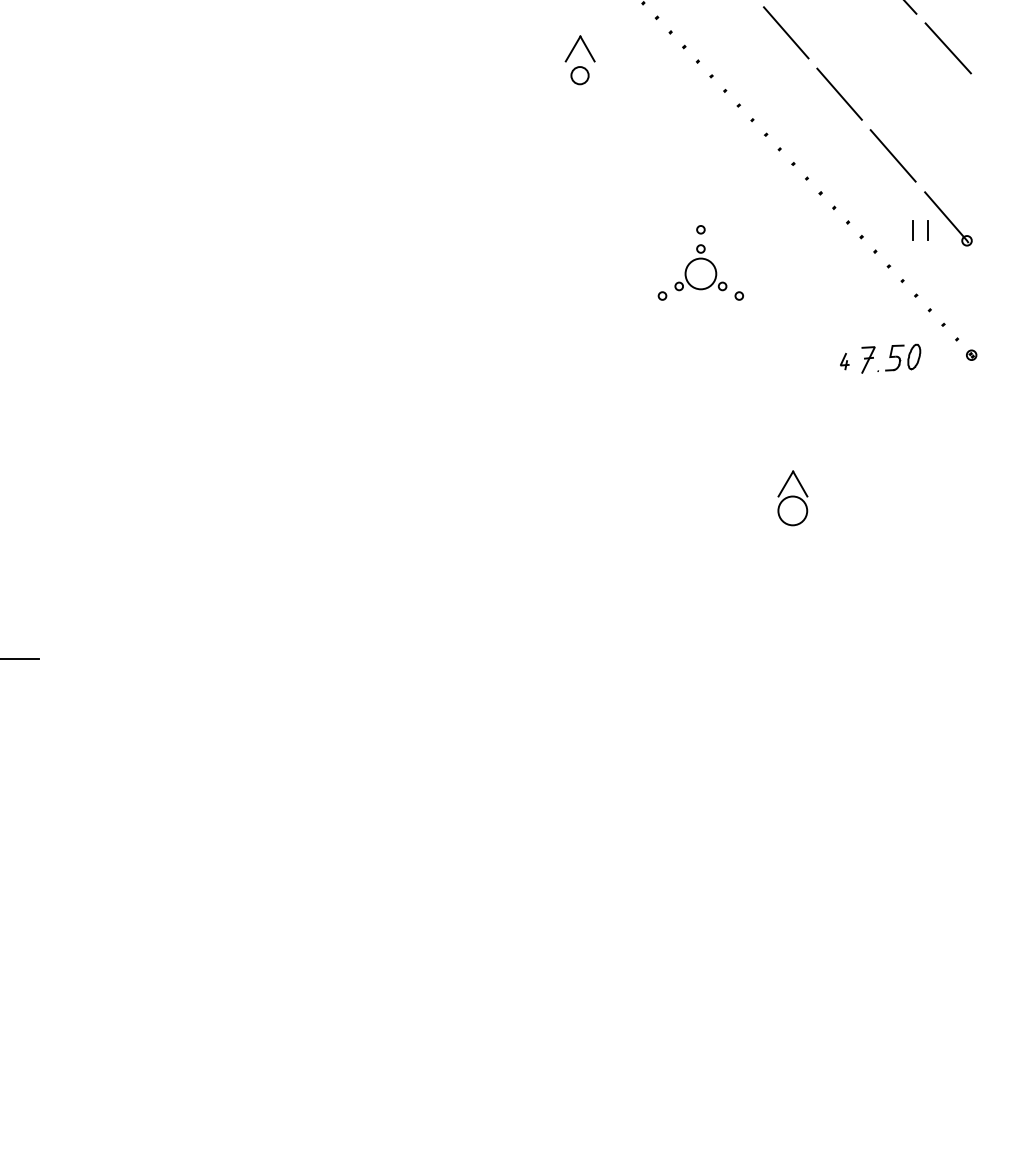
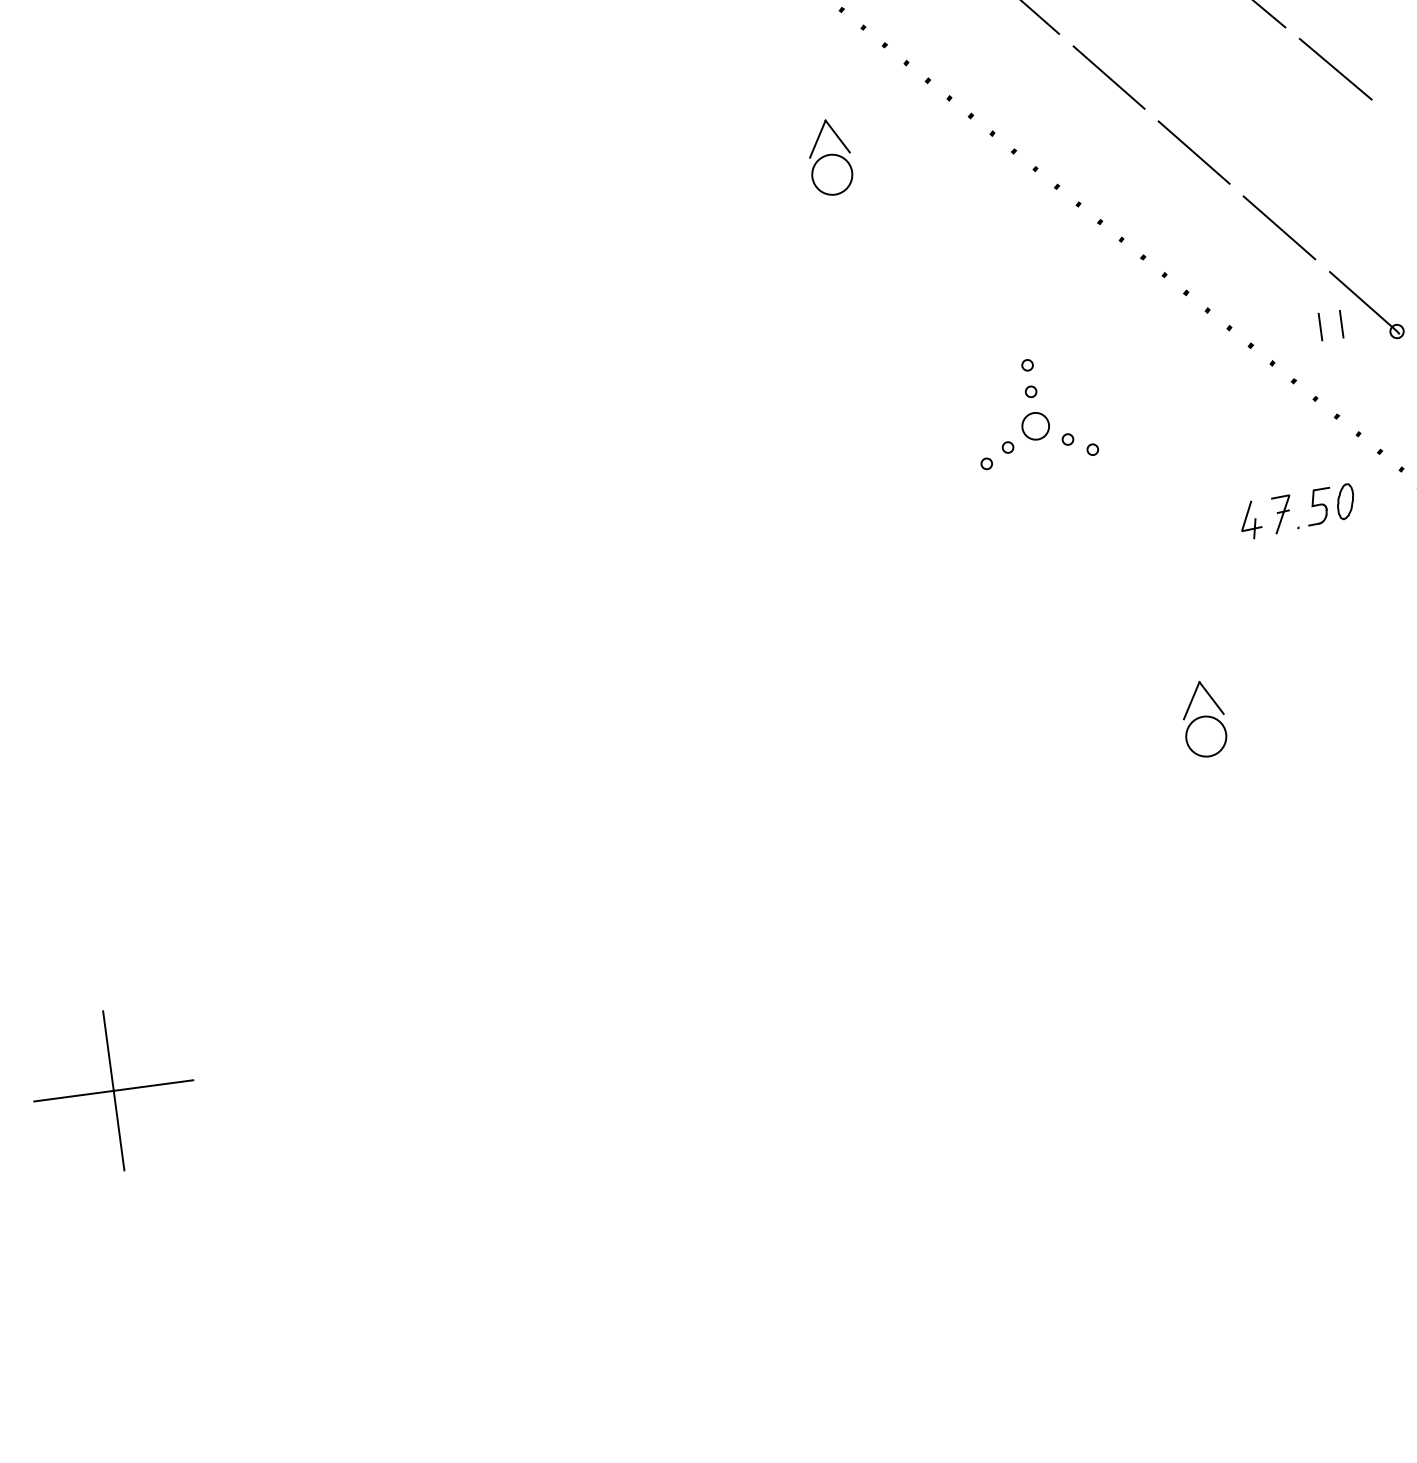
circle: (579, 75) -> (831, 174), size x1.67
circle: (700, 273) -> (1035, 425), size x0.62
part: (844, 361) -> (1250, 520), size x1.67

